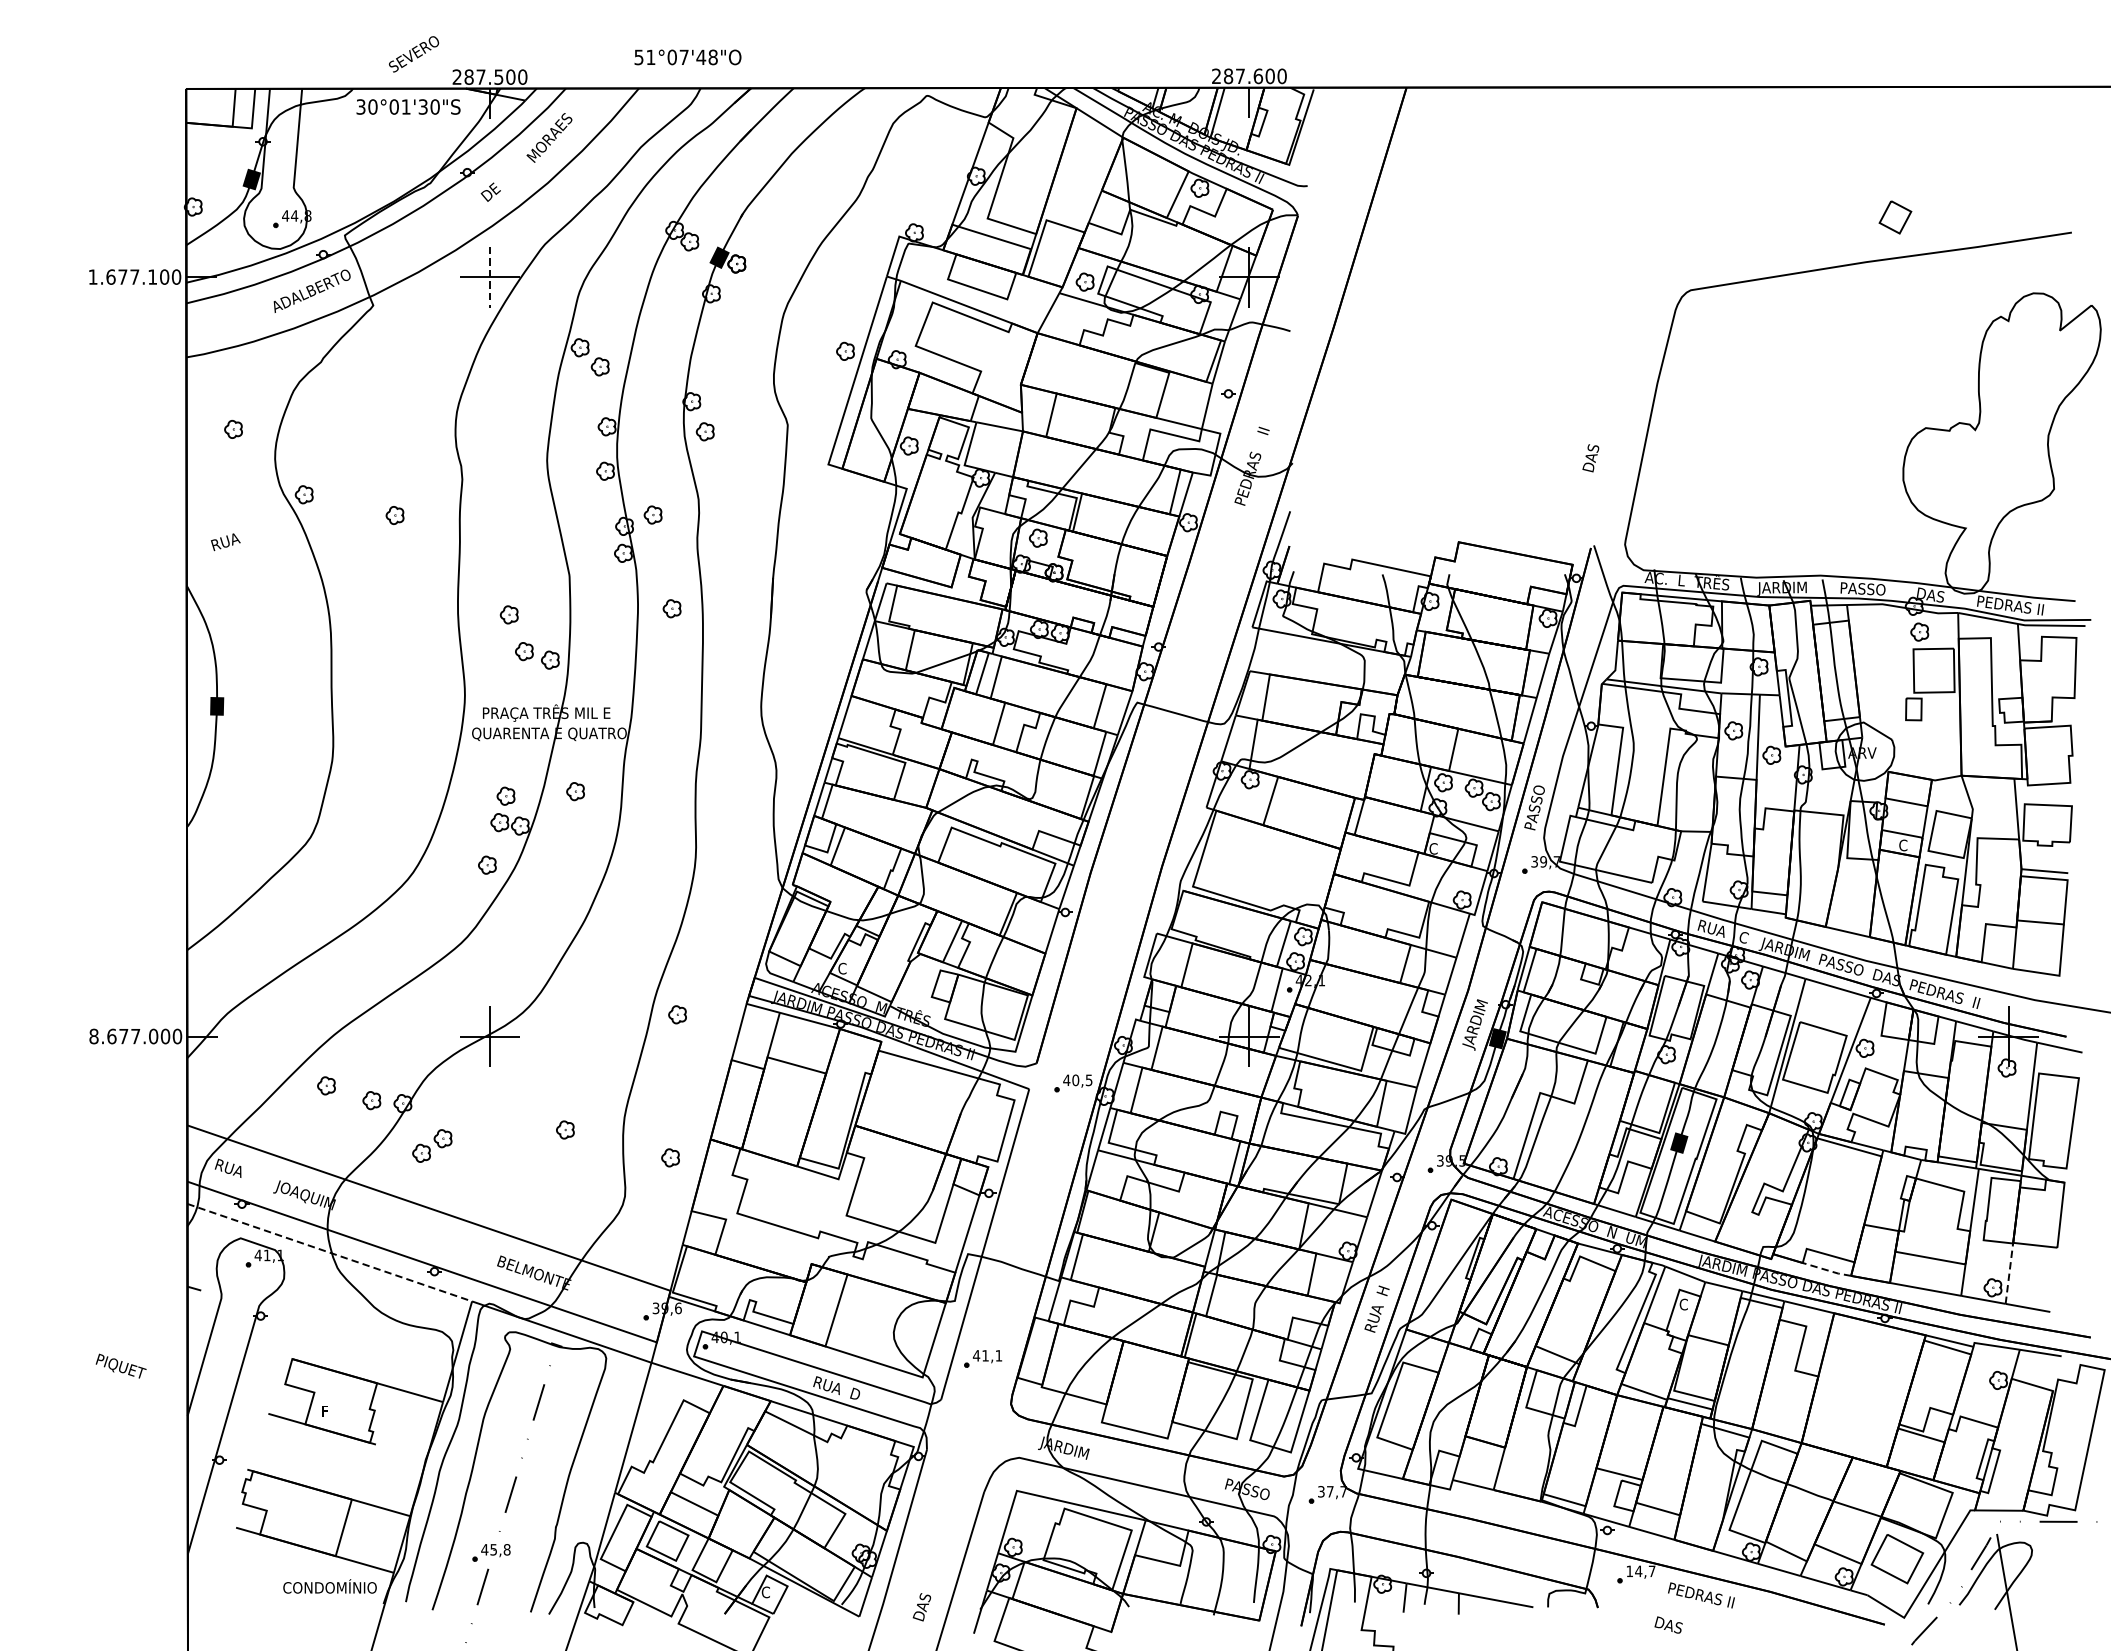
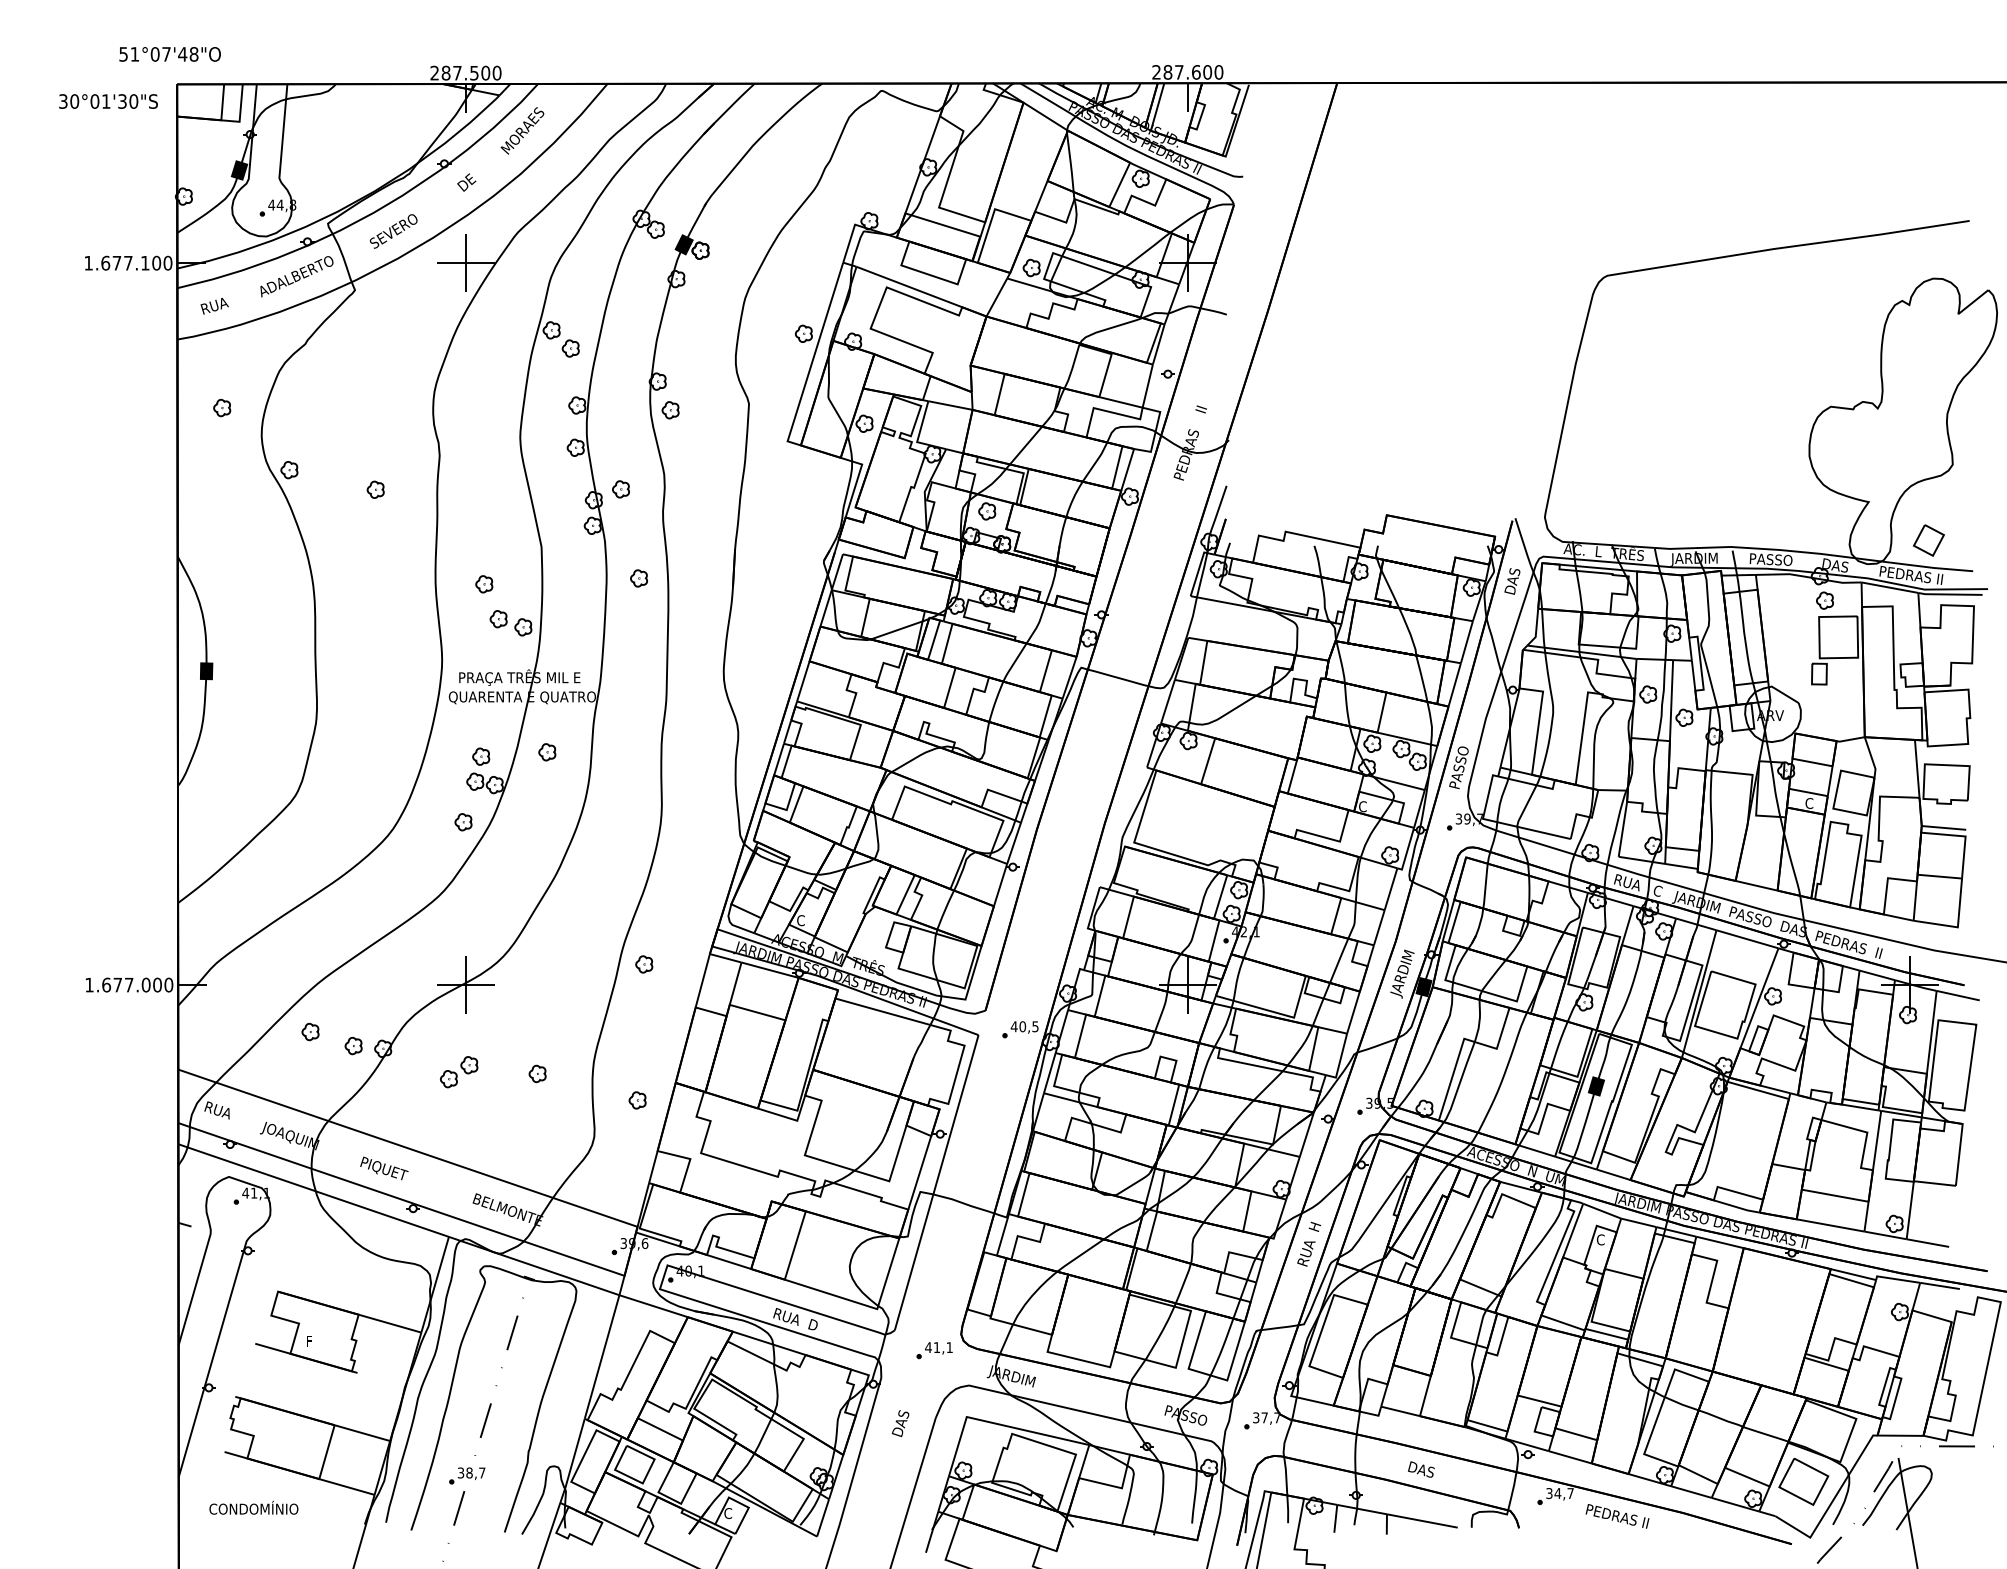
text: (413, 54) -> (393, 231), moved
text: (687, 57) -> (169, 54), moved
text: (408, 106) -> (108, 101), moved
part: (1894, 217) -> (1928, 540), moved
line: (489, 277) -> (465, 263), dashed -> solid
text: (1590, 458) -> (1512, 581), moved
text: (225, 541) -> (214, 305), moved
text: (93, 1035) -> (89, 984), 8.677.000 -> 1.677.000
part: (432, 1146) -> (459, 1072), moved
line: (330, 1252) -> (314, 1190), dashed -> solid
line: (1827, 1270) -> (1737, 1207), dashed -> solid
line: (2009, 1273) -> (1910, 1210), dashed -> solid
part: (982, 1358) -> (934, 1350), moved
text: (121, 1366) -> (384, 1168), moved
text: (495, 1549) -> (471, 1472), 45,8 -> 38,7
text: (1629, 1571) -> (1549, 1493), 14,7 -> 34,7
text: (329, 1586) -> (253, 1507), moved
text: (921, 1607) -> (900, 1423), moved
text: (1668, 1625) -> (1421, 1469), moved

